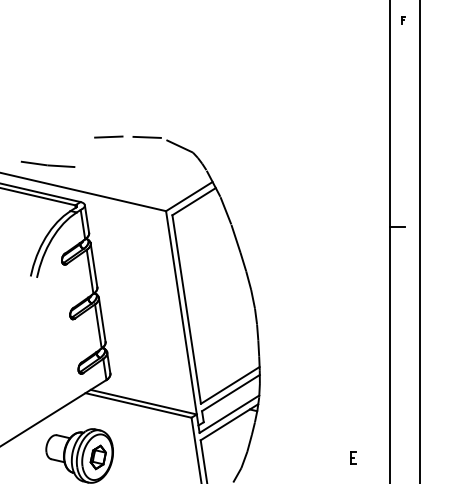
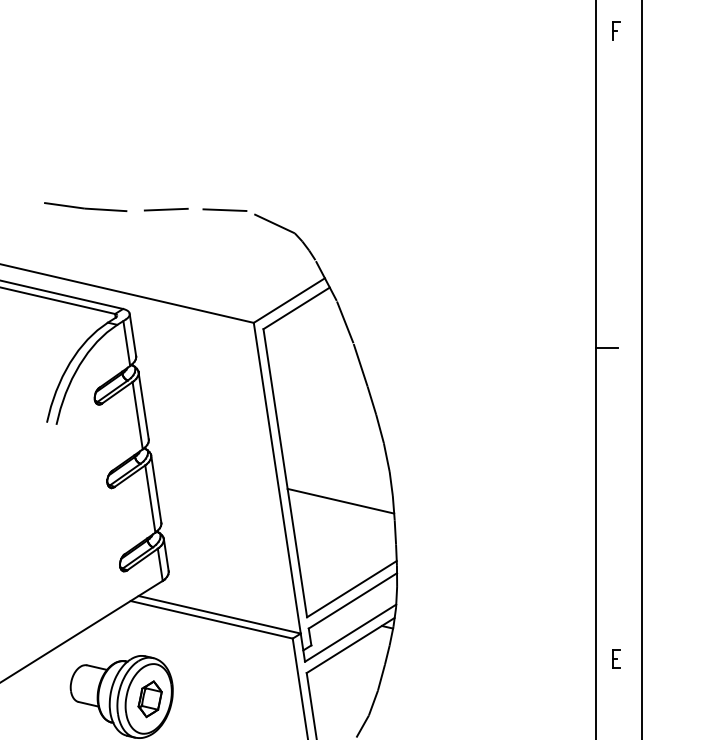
part: (403, 19) -> (616, 29), size x1.67
part: (47, 163) -> (84, 205), moved
line: (222, 327) -> (340, 500), added
part: (353, 457) -> (616, 658), moved

